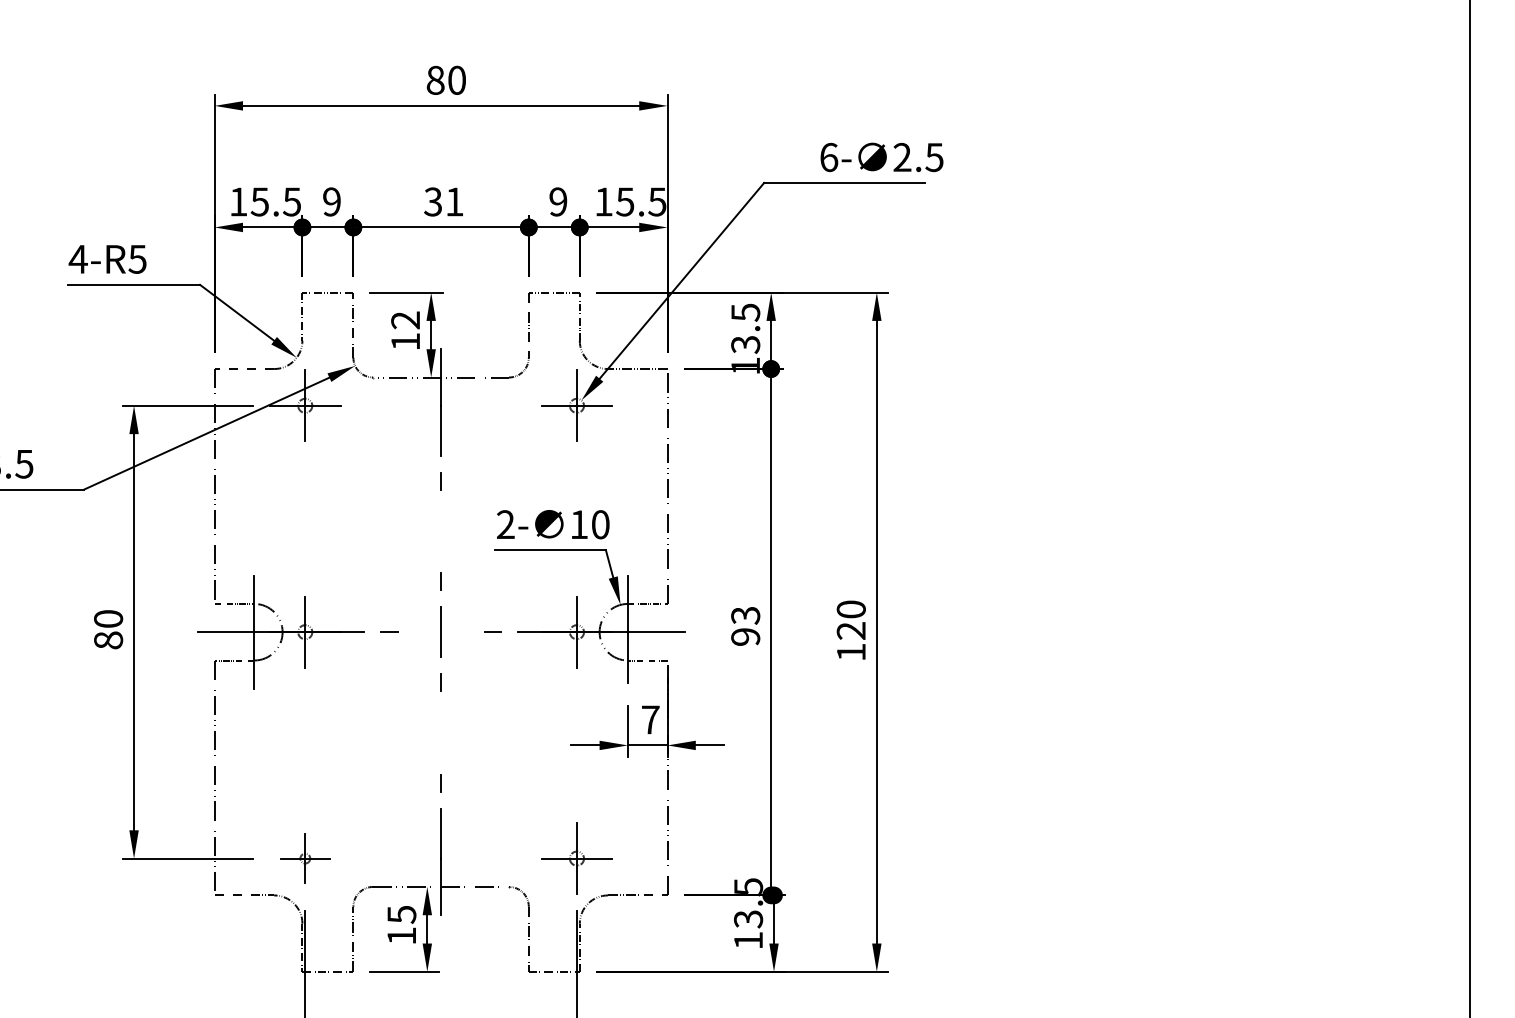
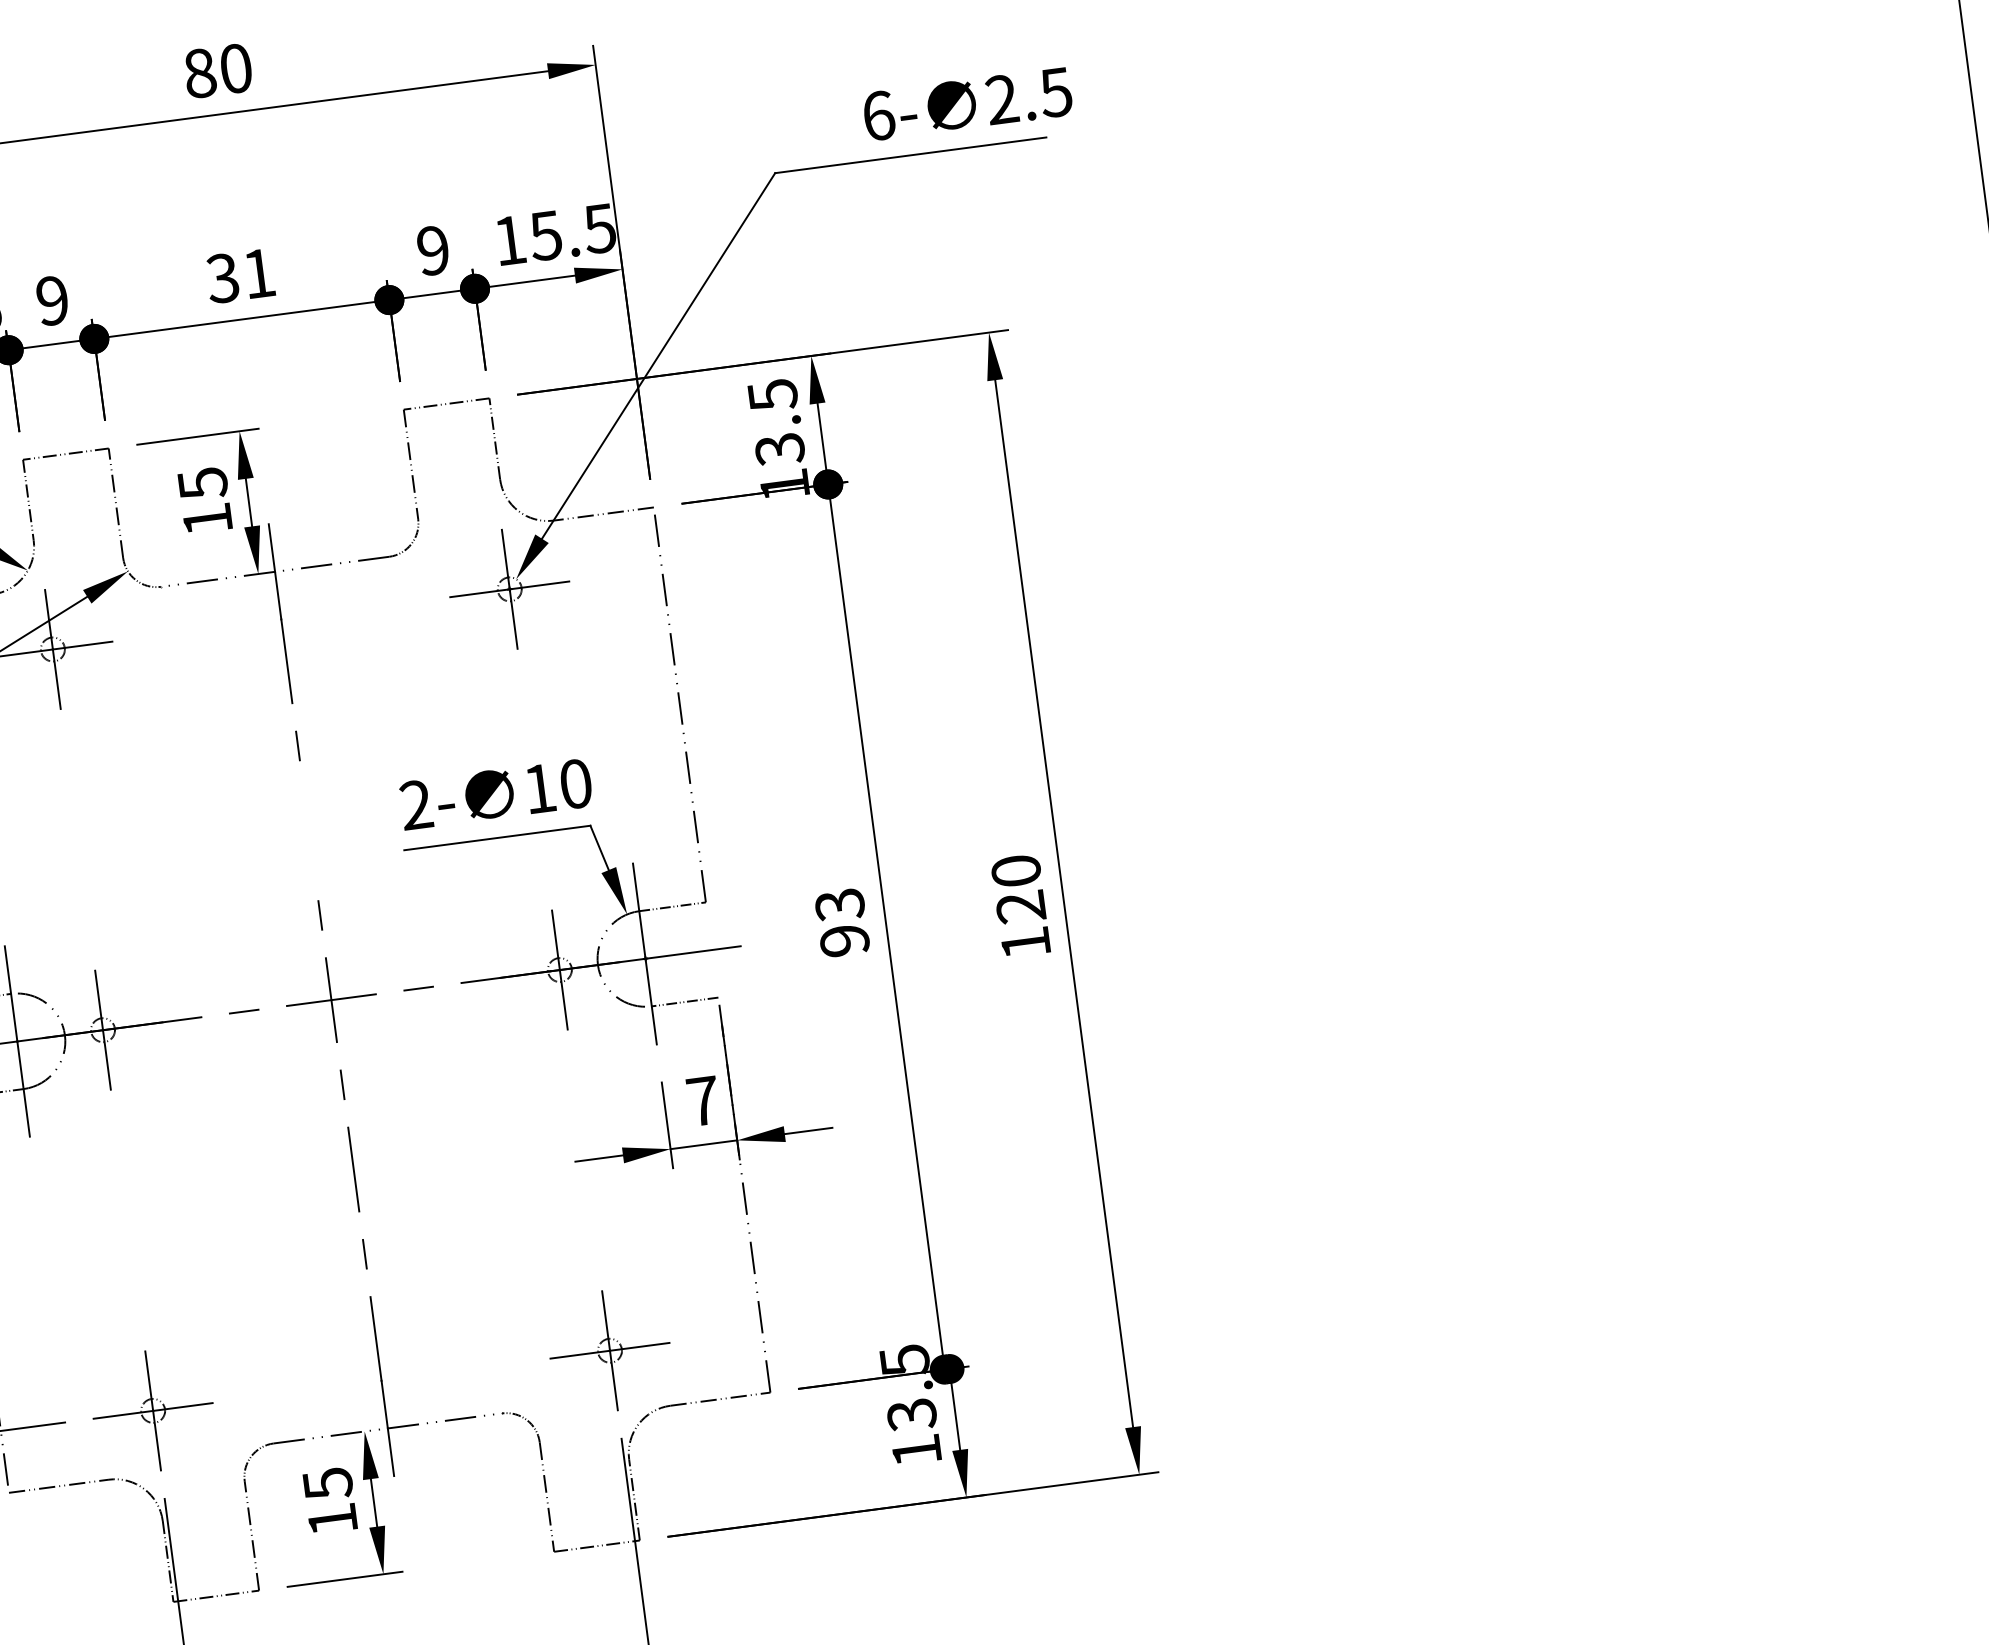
text: (405, 320) -> (202, 483), 12 -> 15
line: (440, 632) -> (330, 1000), added
line: (440, 732) -> (352, 1168), added
part: (305, 858) -> (153, 1410), size x1.43

